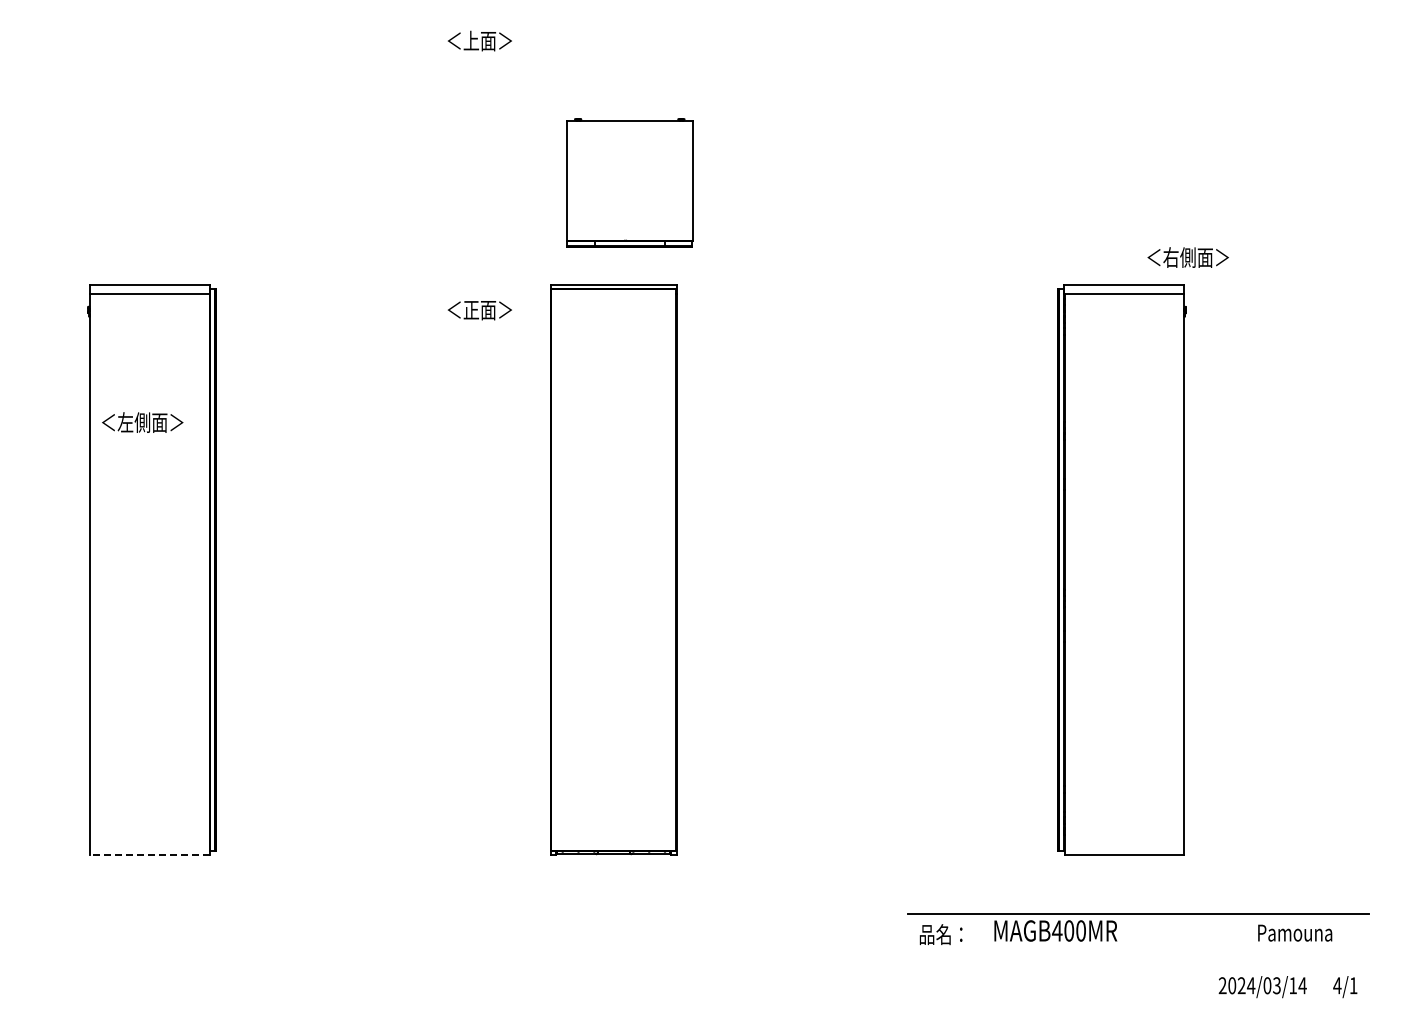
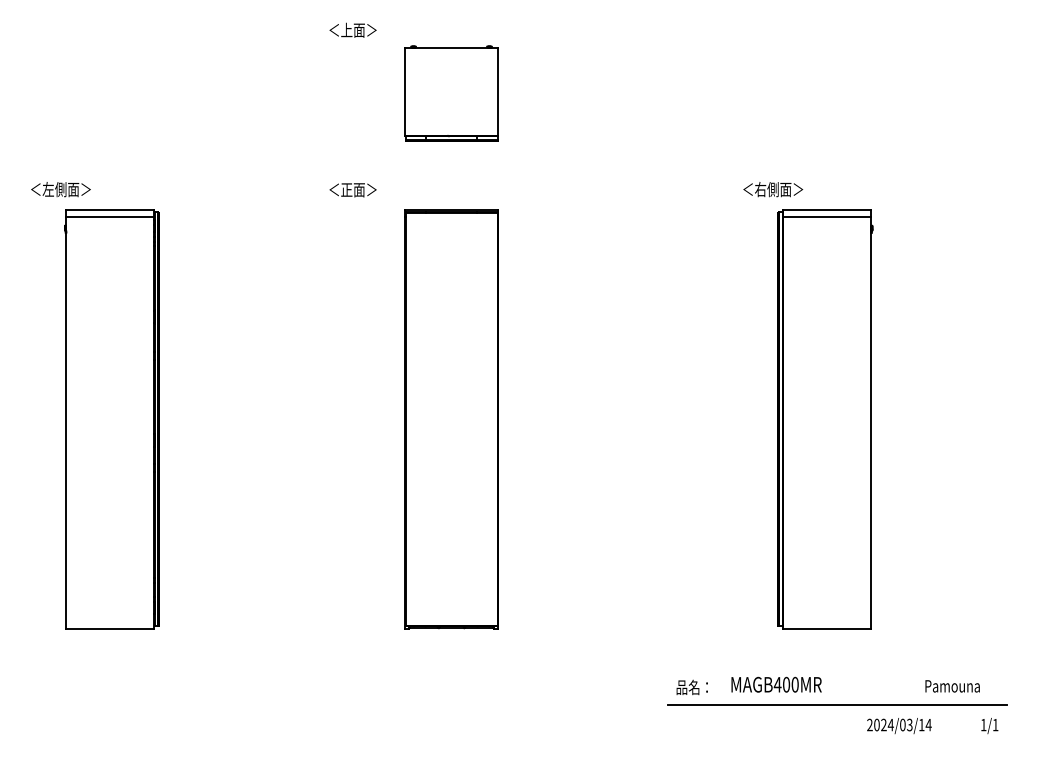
part: (629, 182) -> (451, 93), moved
text: (1187, 257) -> (772, 189), moved
text: (479, 310) -> (352, 190), moved
text: (142, 422) -> (60, 189), moved
line: (149, 854) -> (110, 628), dashed -> solid
line: (1138, 913) -> (837, 704), moved
text: (1337, 985) -> (983, 724), 4/1 -> 1/1
text: (1262, 987) -> (899, 726), moved

